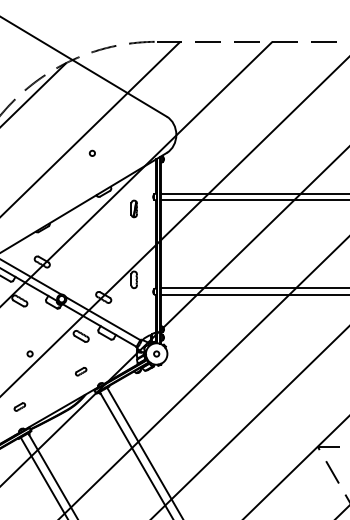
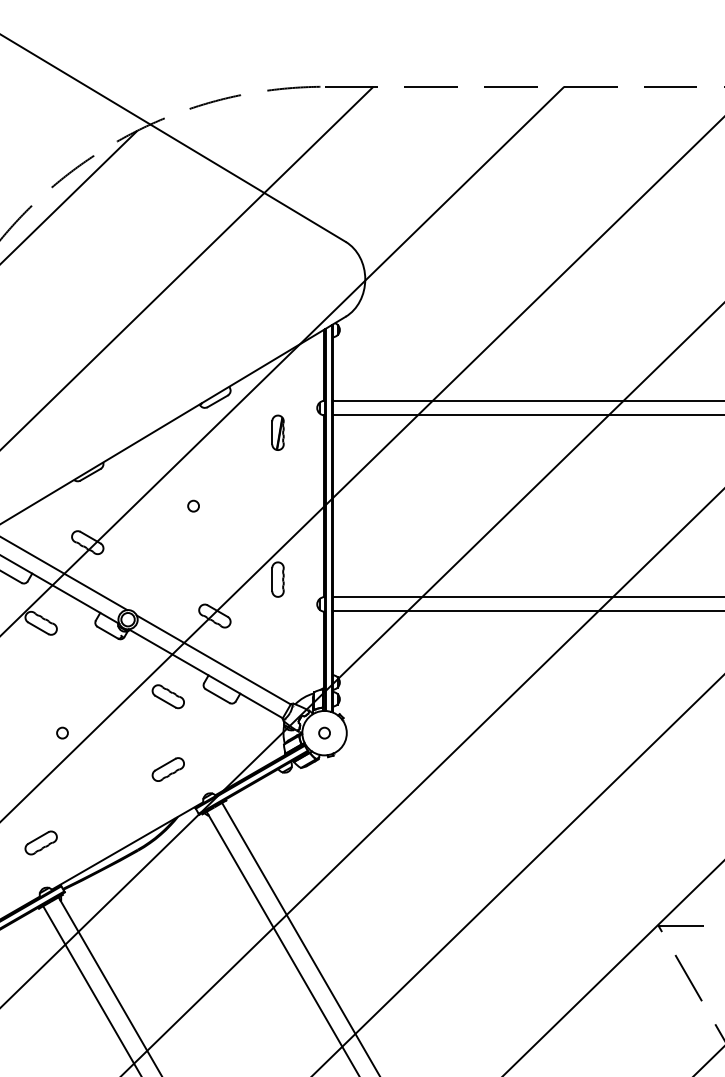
circle: (91, 152) -> (191, 504), moved
part: (80, 371) -> (166, 769), size x1.43
part: (19, 406) -> (40, 841), size x1.43

